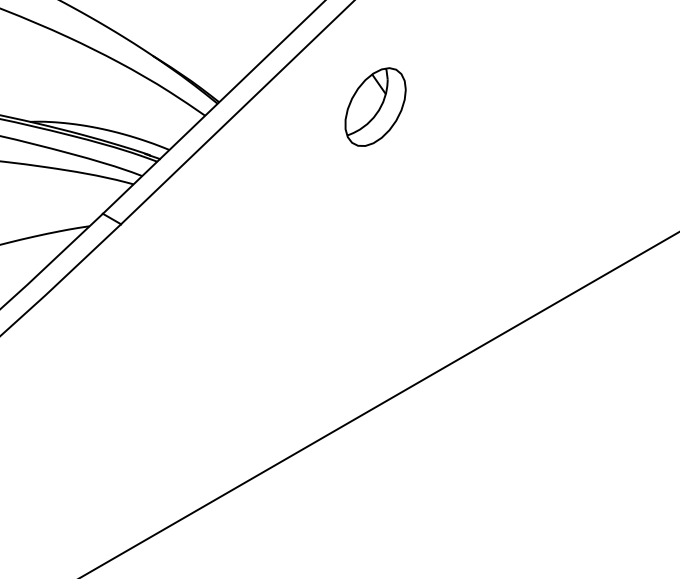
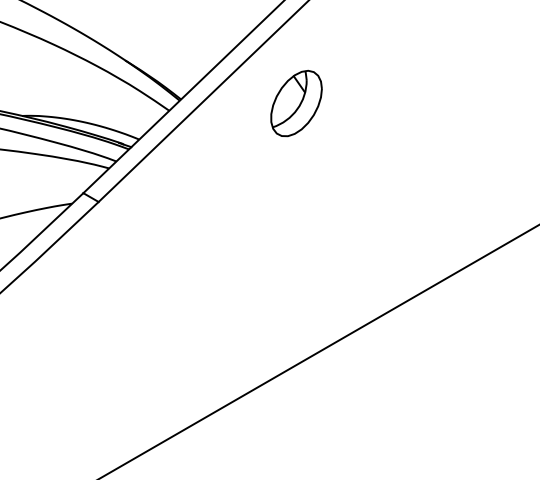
part: (375, 106) -> (296, 103), moved

